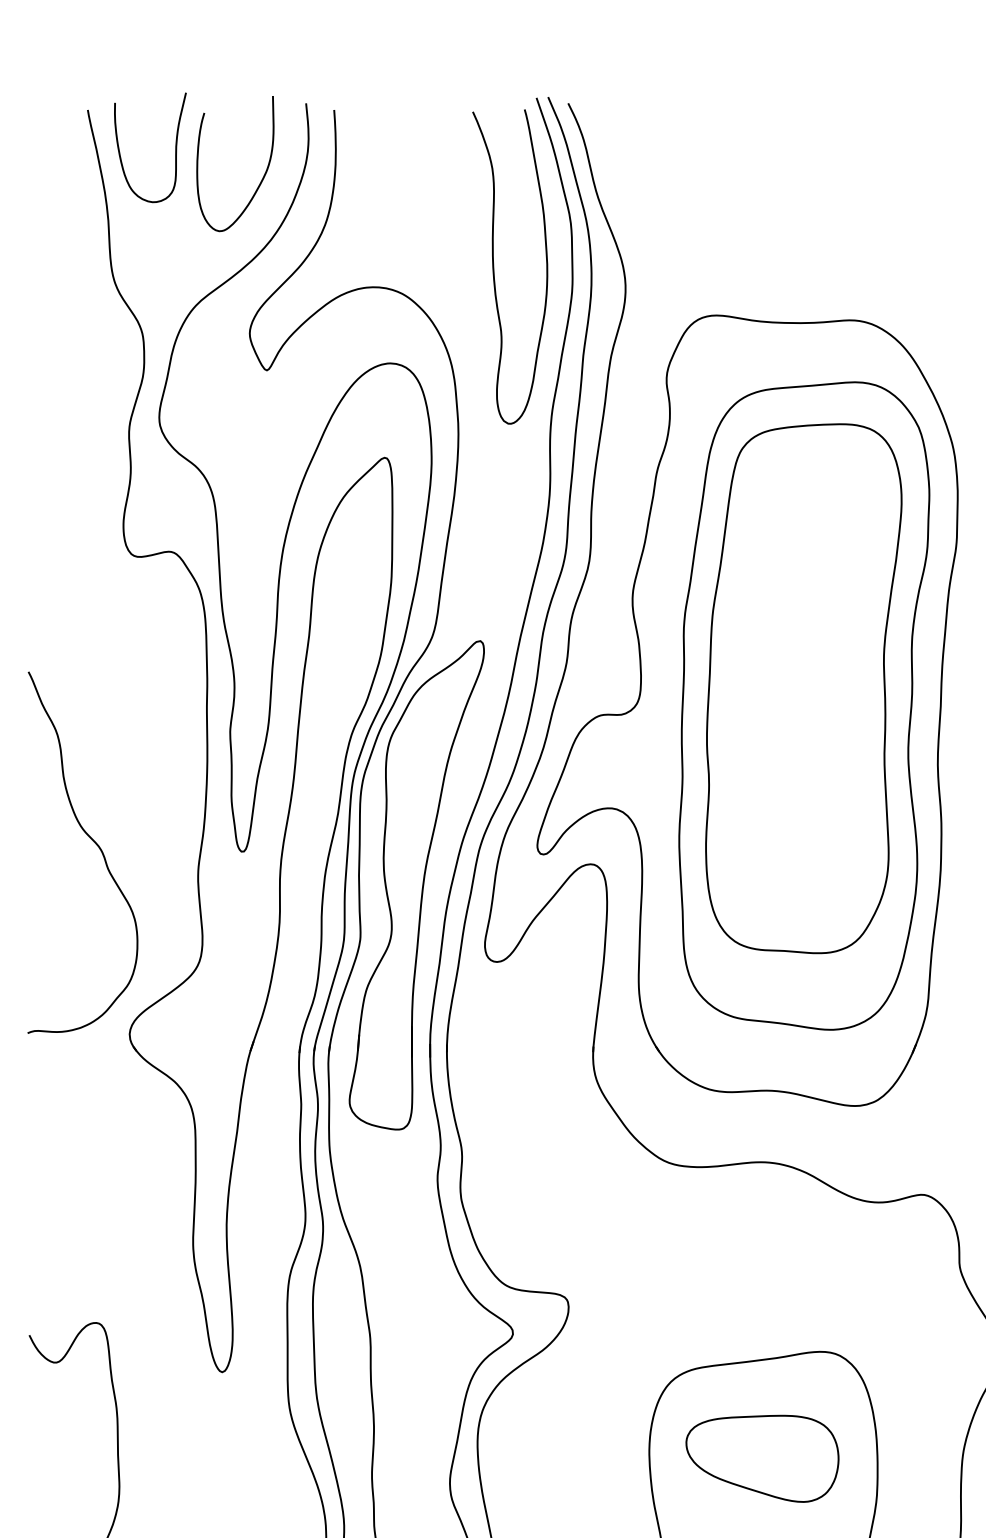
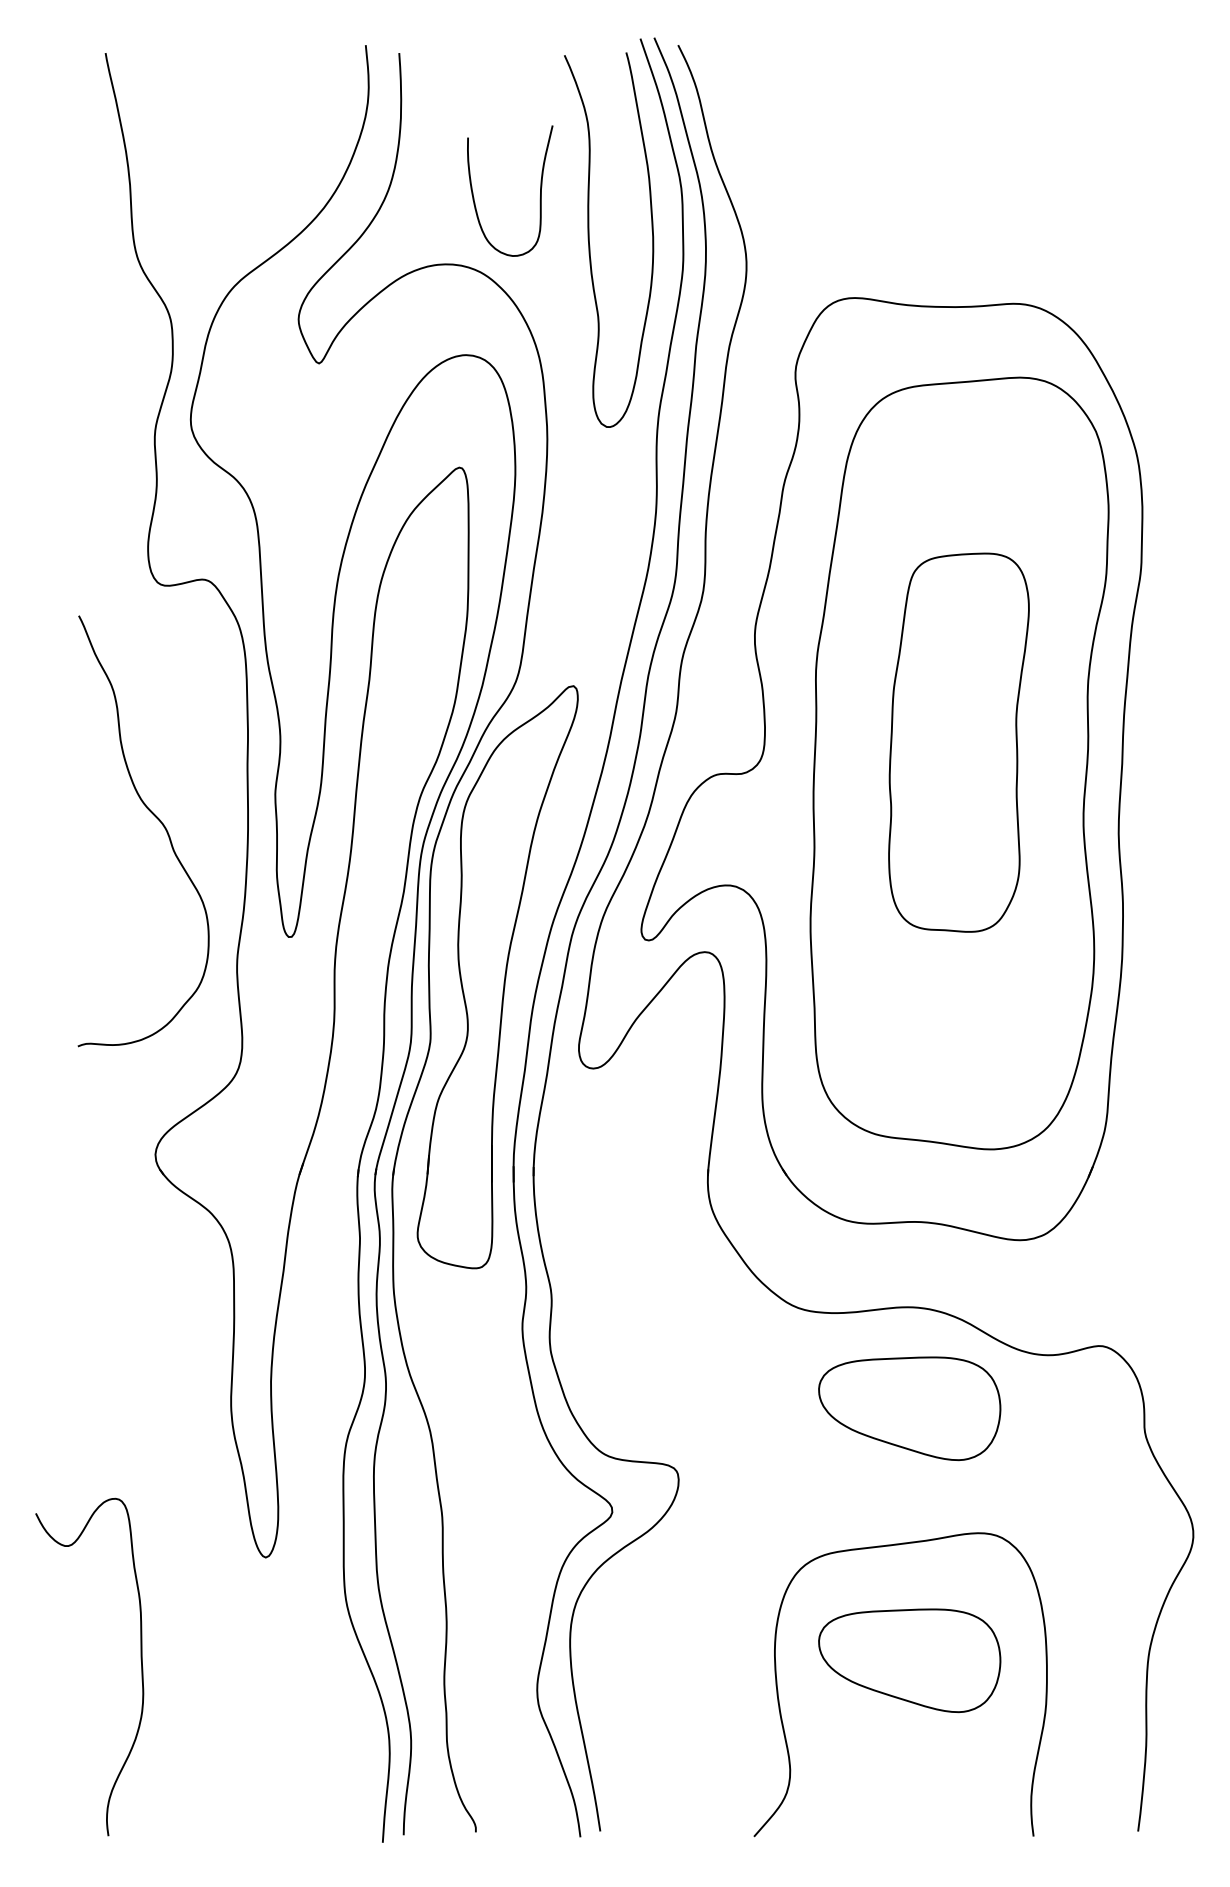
curve: (175, 147) -> (540, 190), moved
curve: (262, 178) -> (313, 134), removed
part: (803, 688) -> (958, 742), size x0.6
curve: (93, 841) -> (156, 818), moved
part: (762, 1247) -> (909, 1408), added

